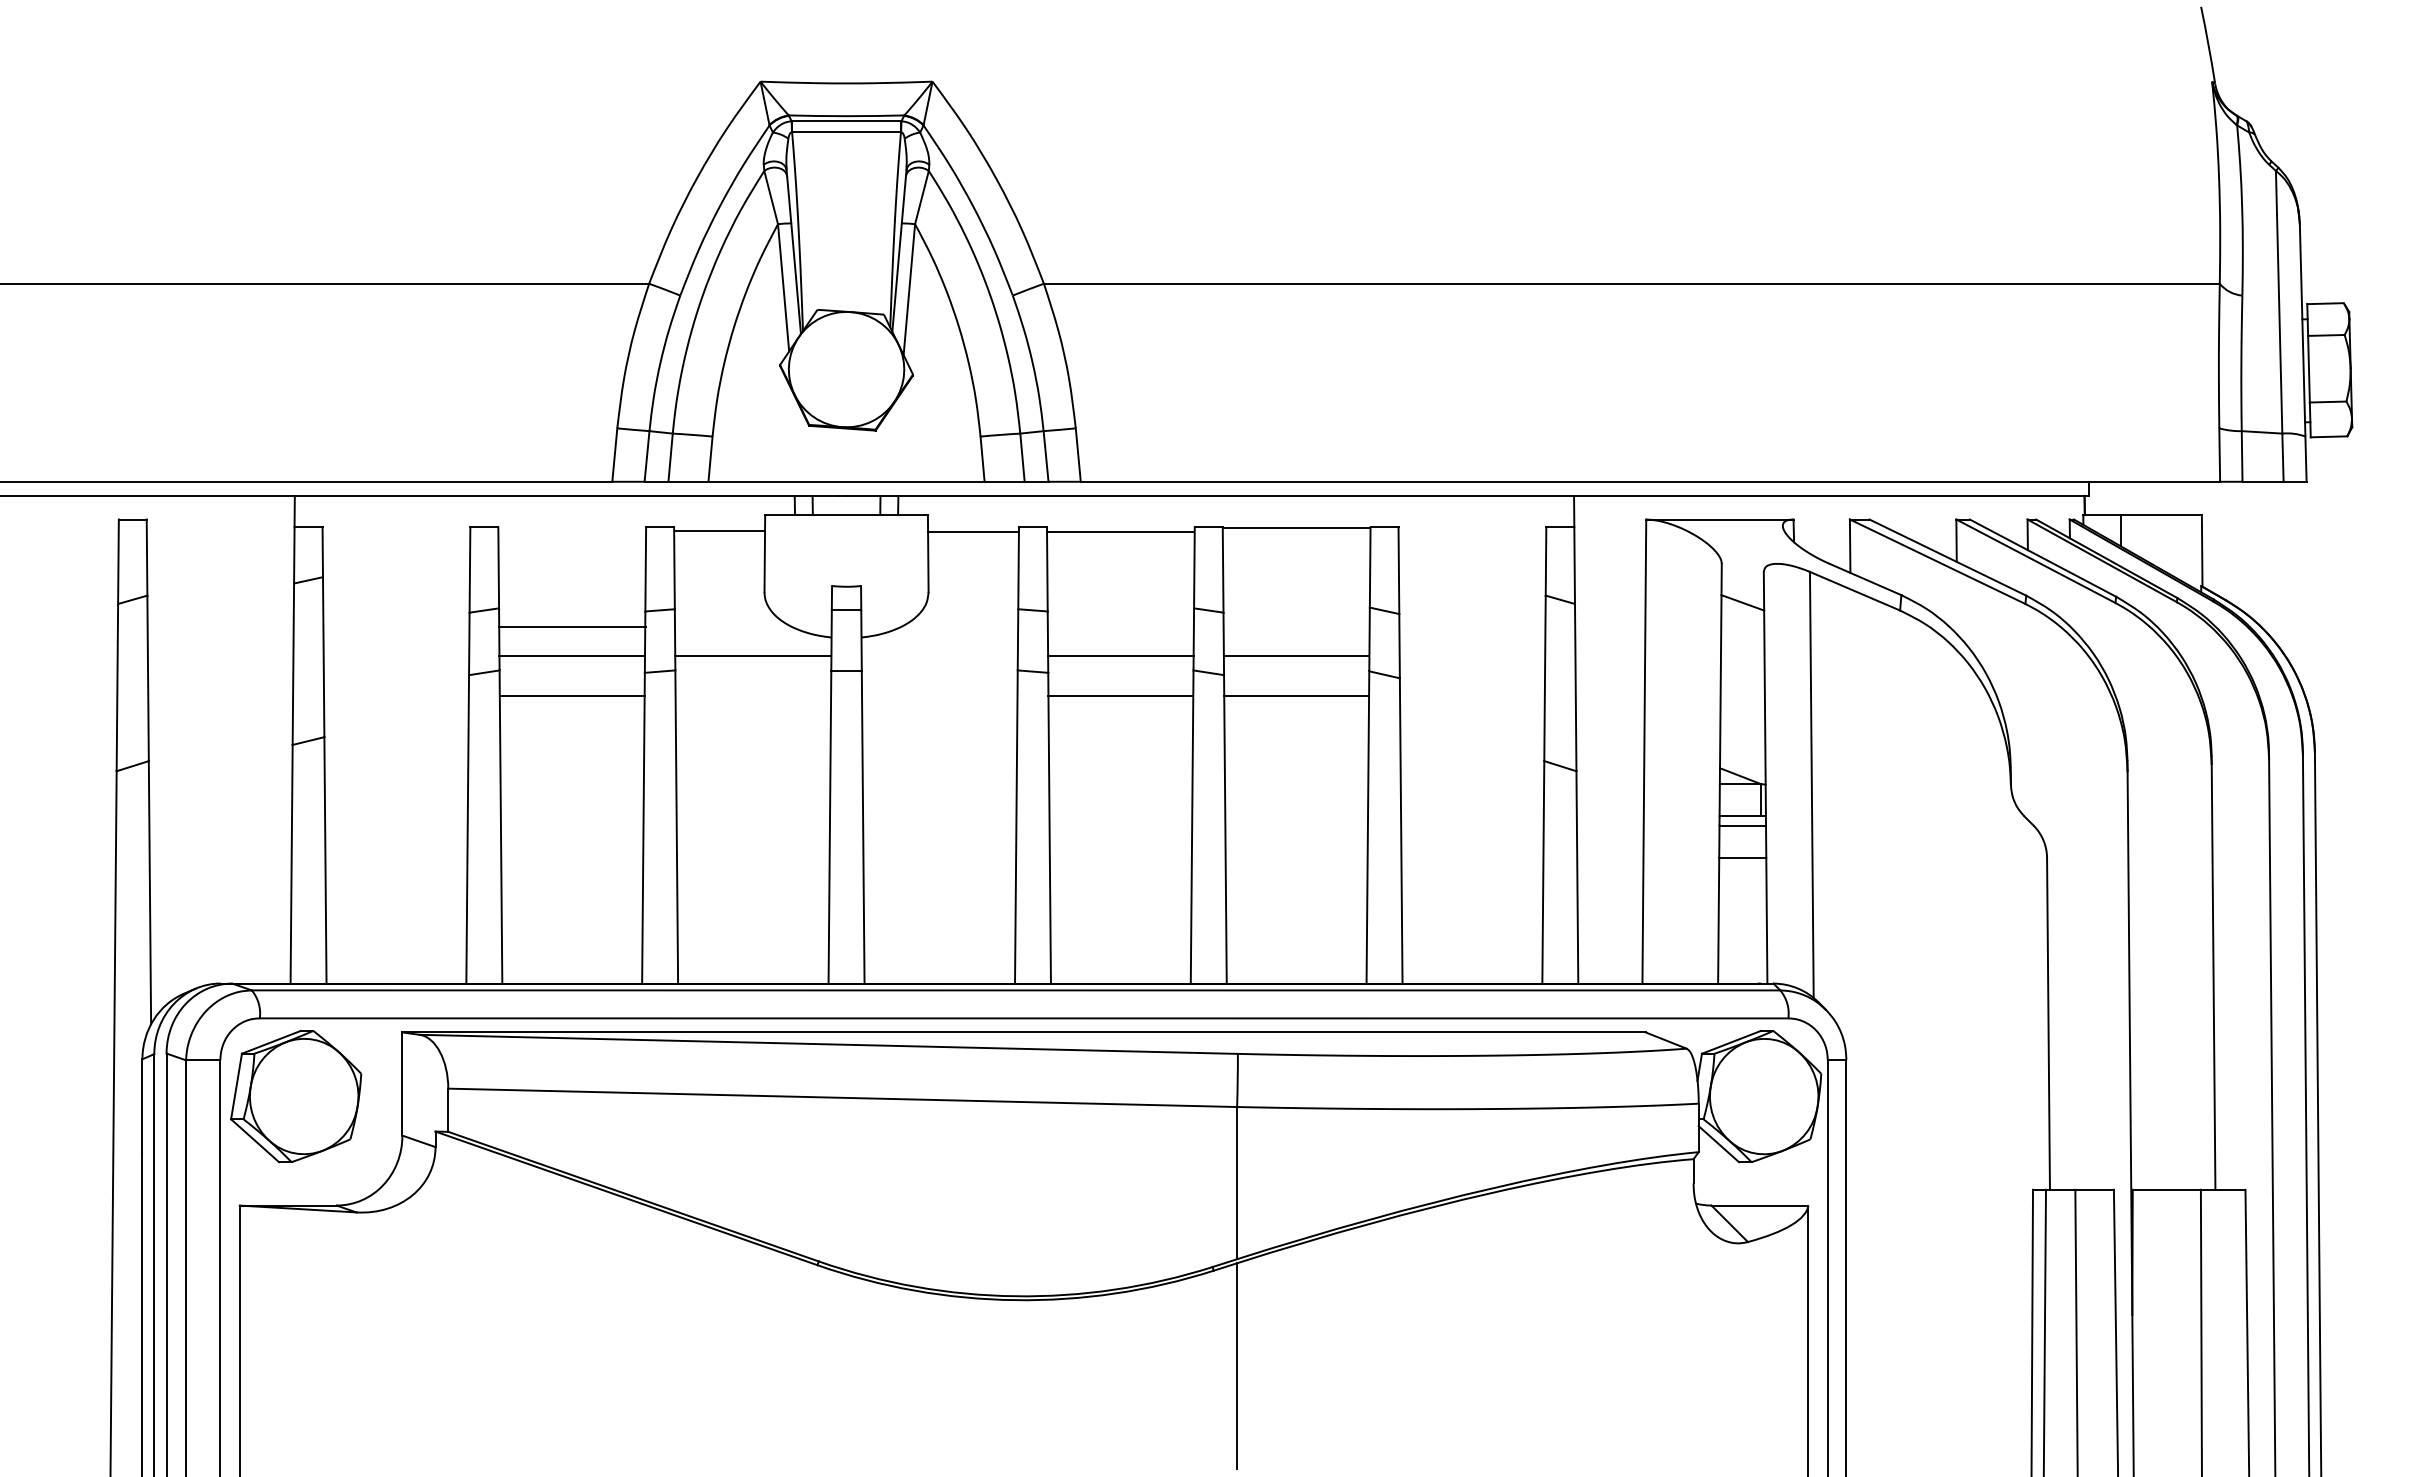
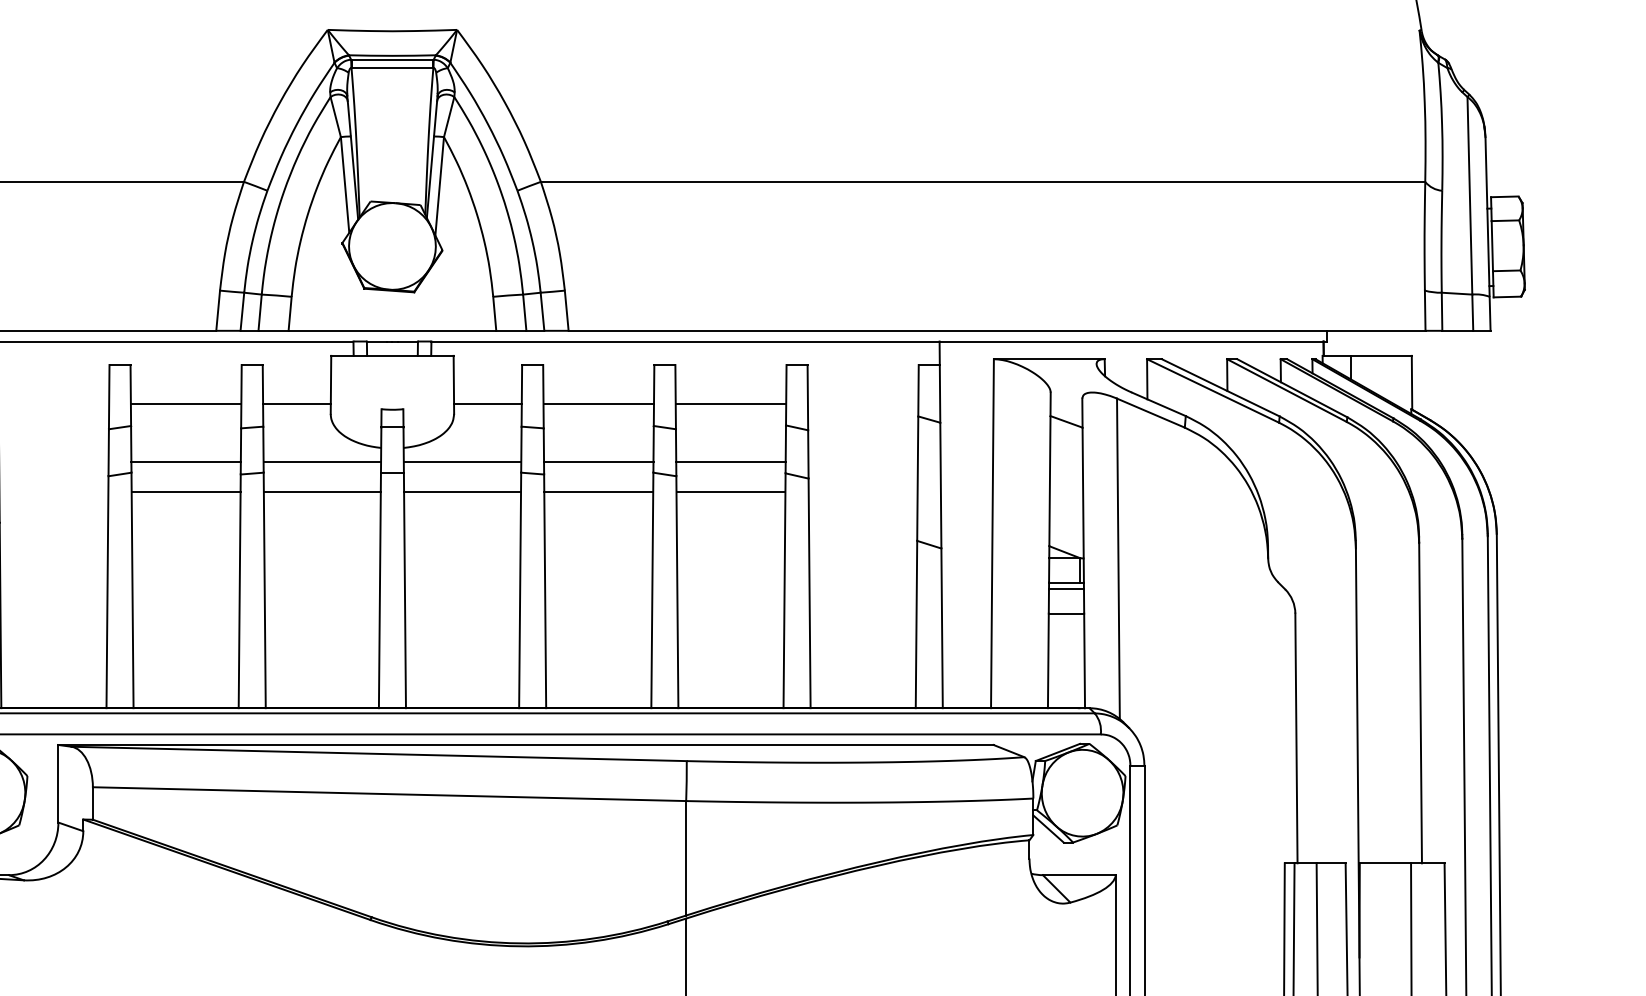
line: (1296, 527) -> (730, 403), moved
line: (719, 530) -> (296, 403), moved
line: (973, 531) -> (487, 403), moved
line: (1120, 531) -> (598, 403), moved
line: (571, 626) -> (185, 403), moved
line: (939, 656) -> (462, 462), added
line: (753, 695) -> (322, 491), added
line: (939, 695) -> (462, 491), added

